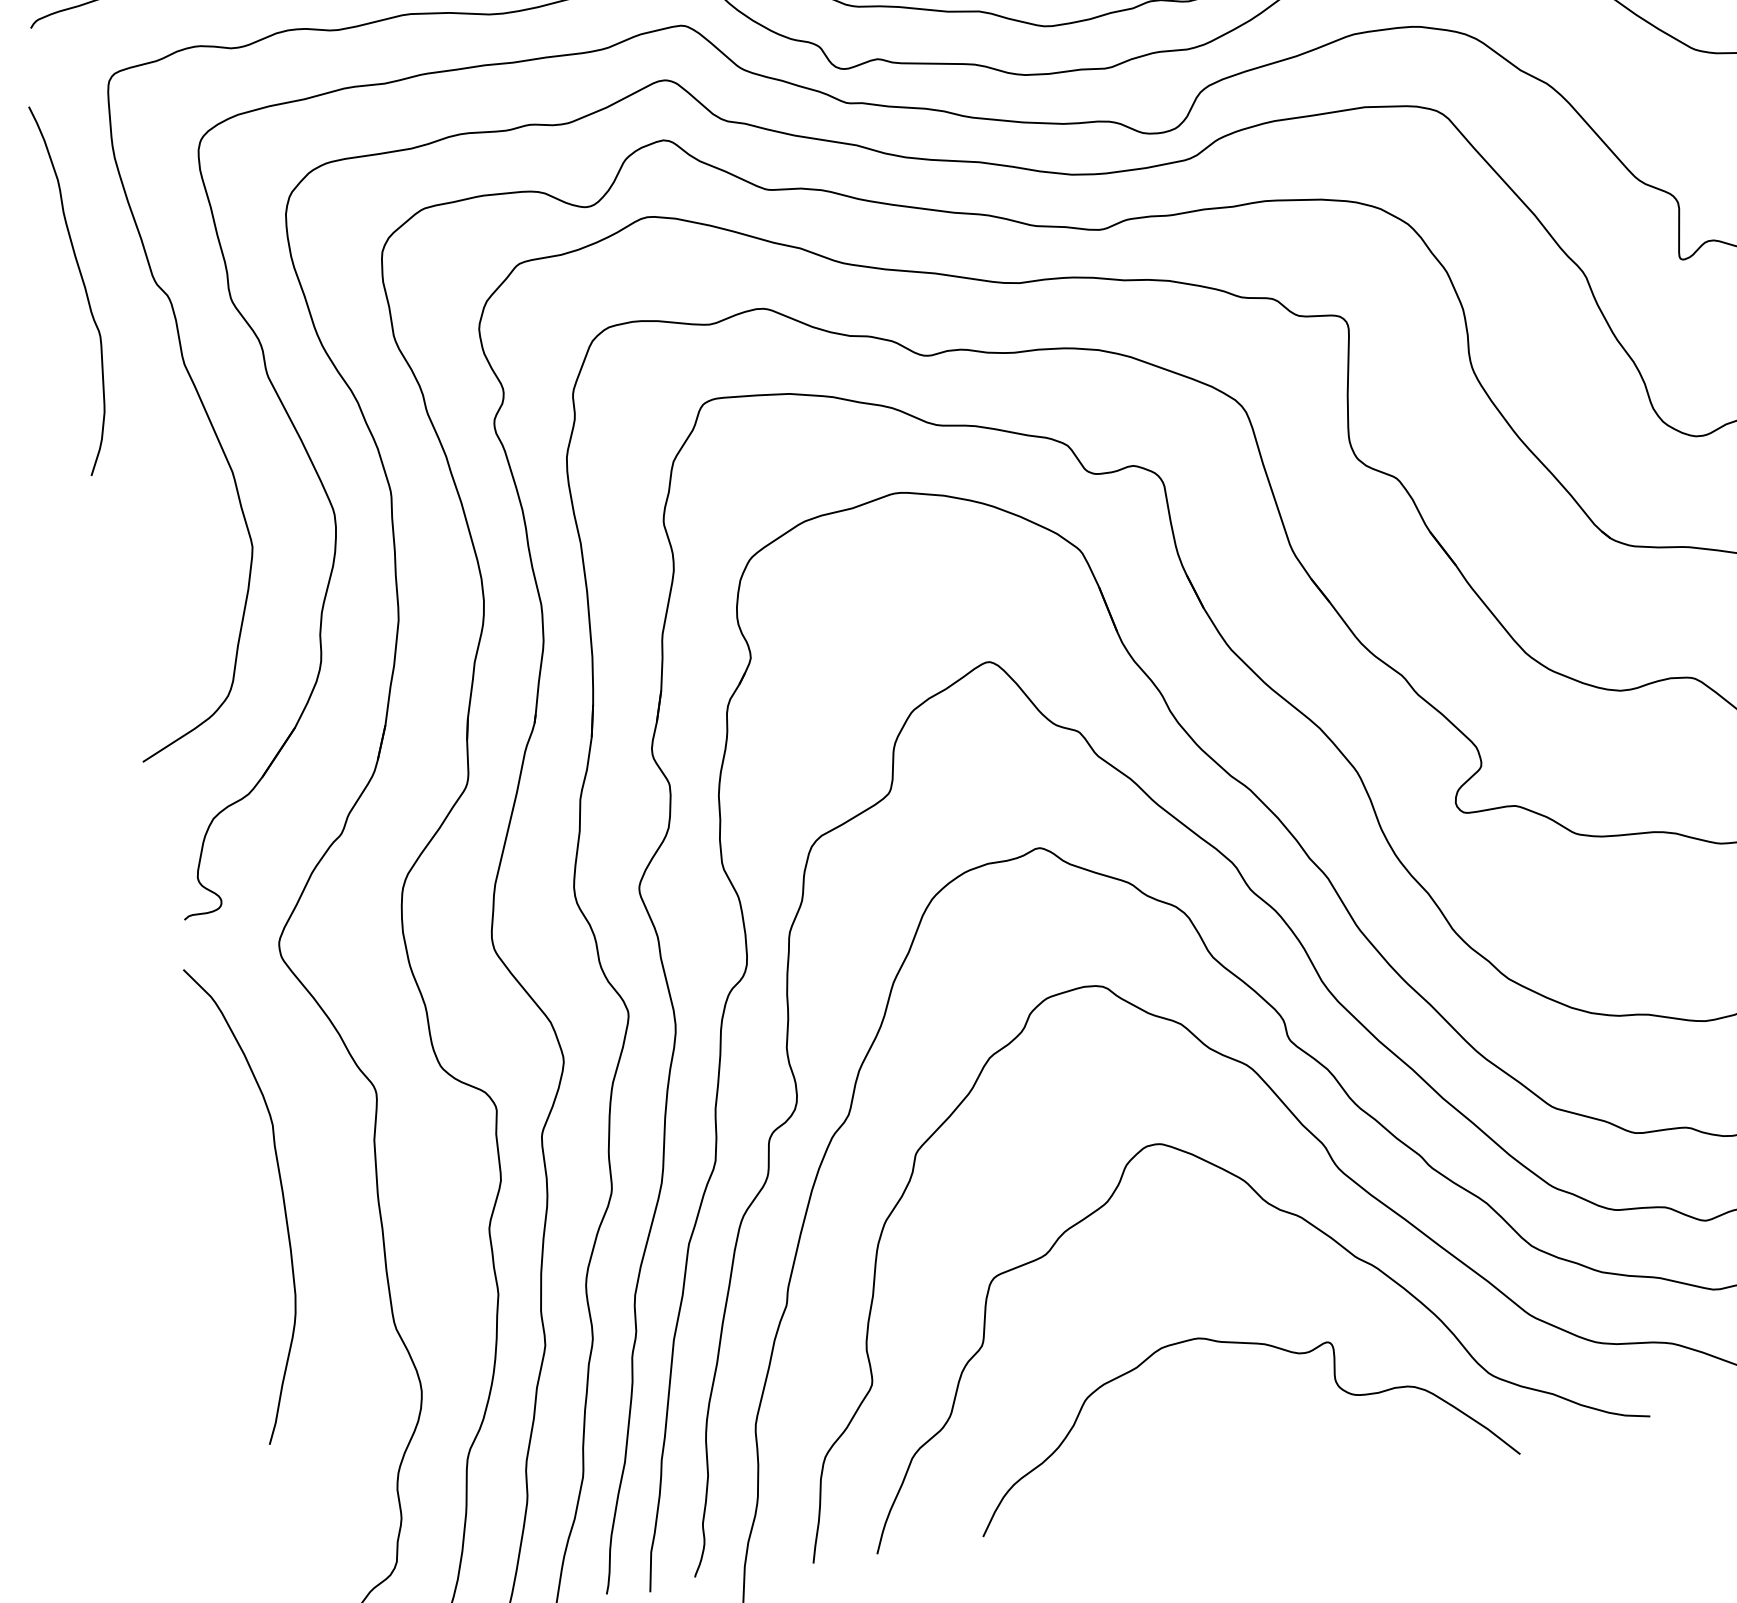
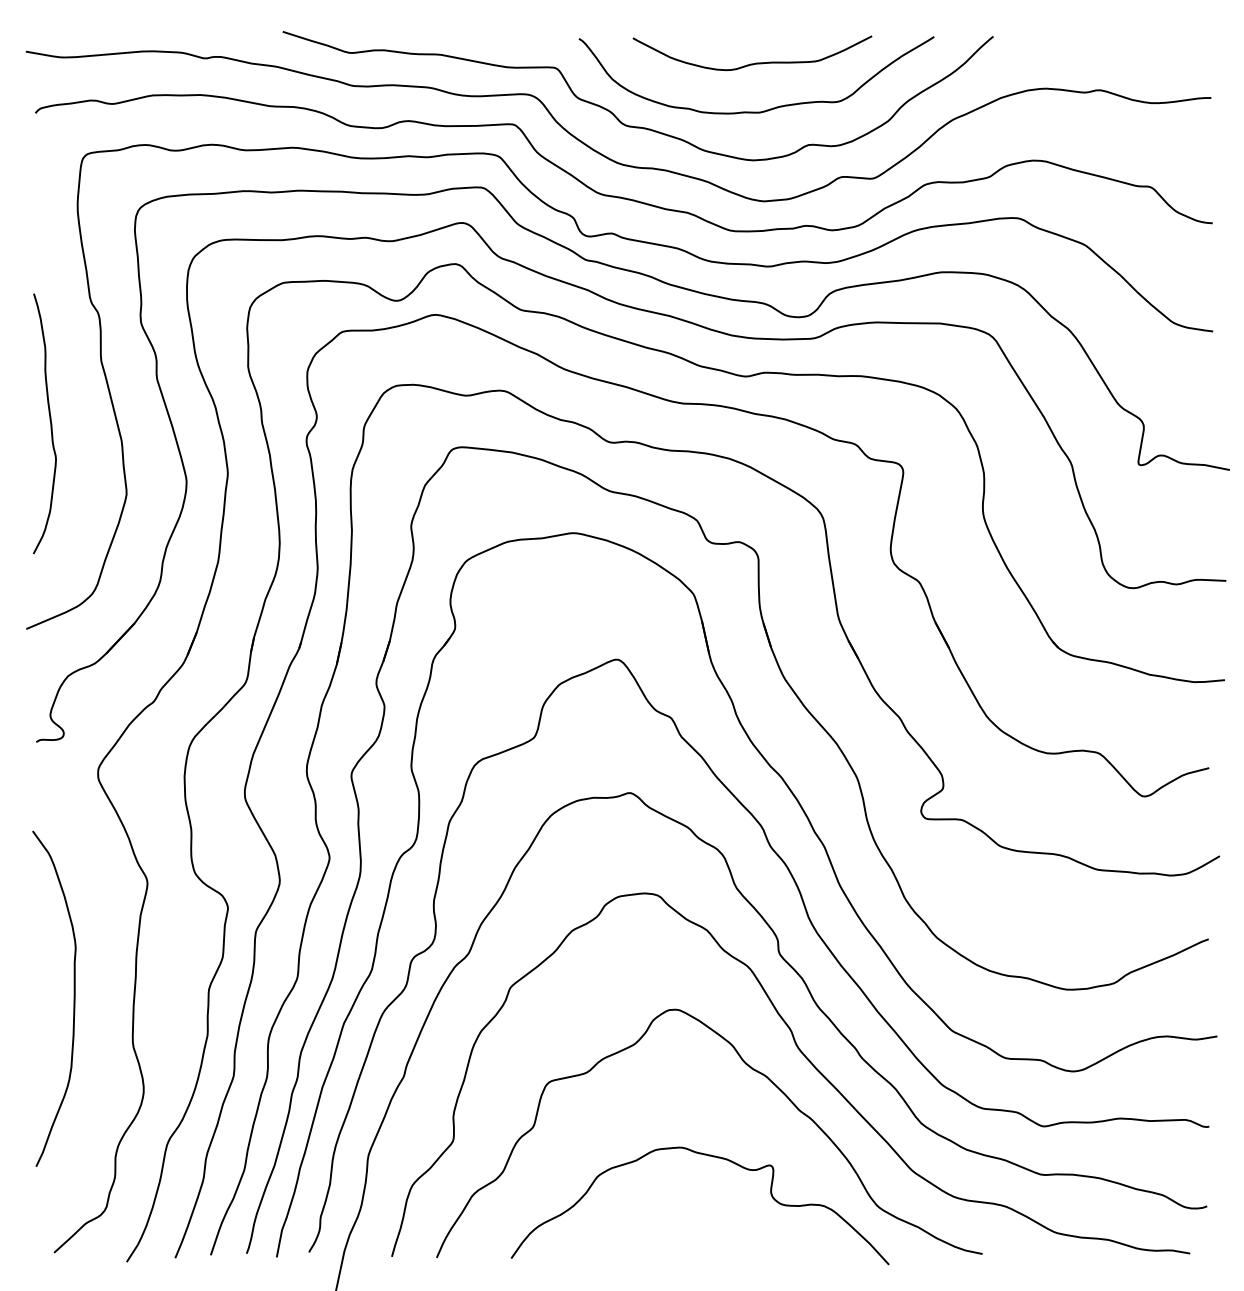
curve: (81, 282) -> (49, 420), moved
curve: (281, 1197) -> (73, 998), moved

